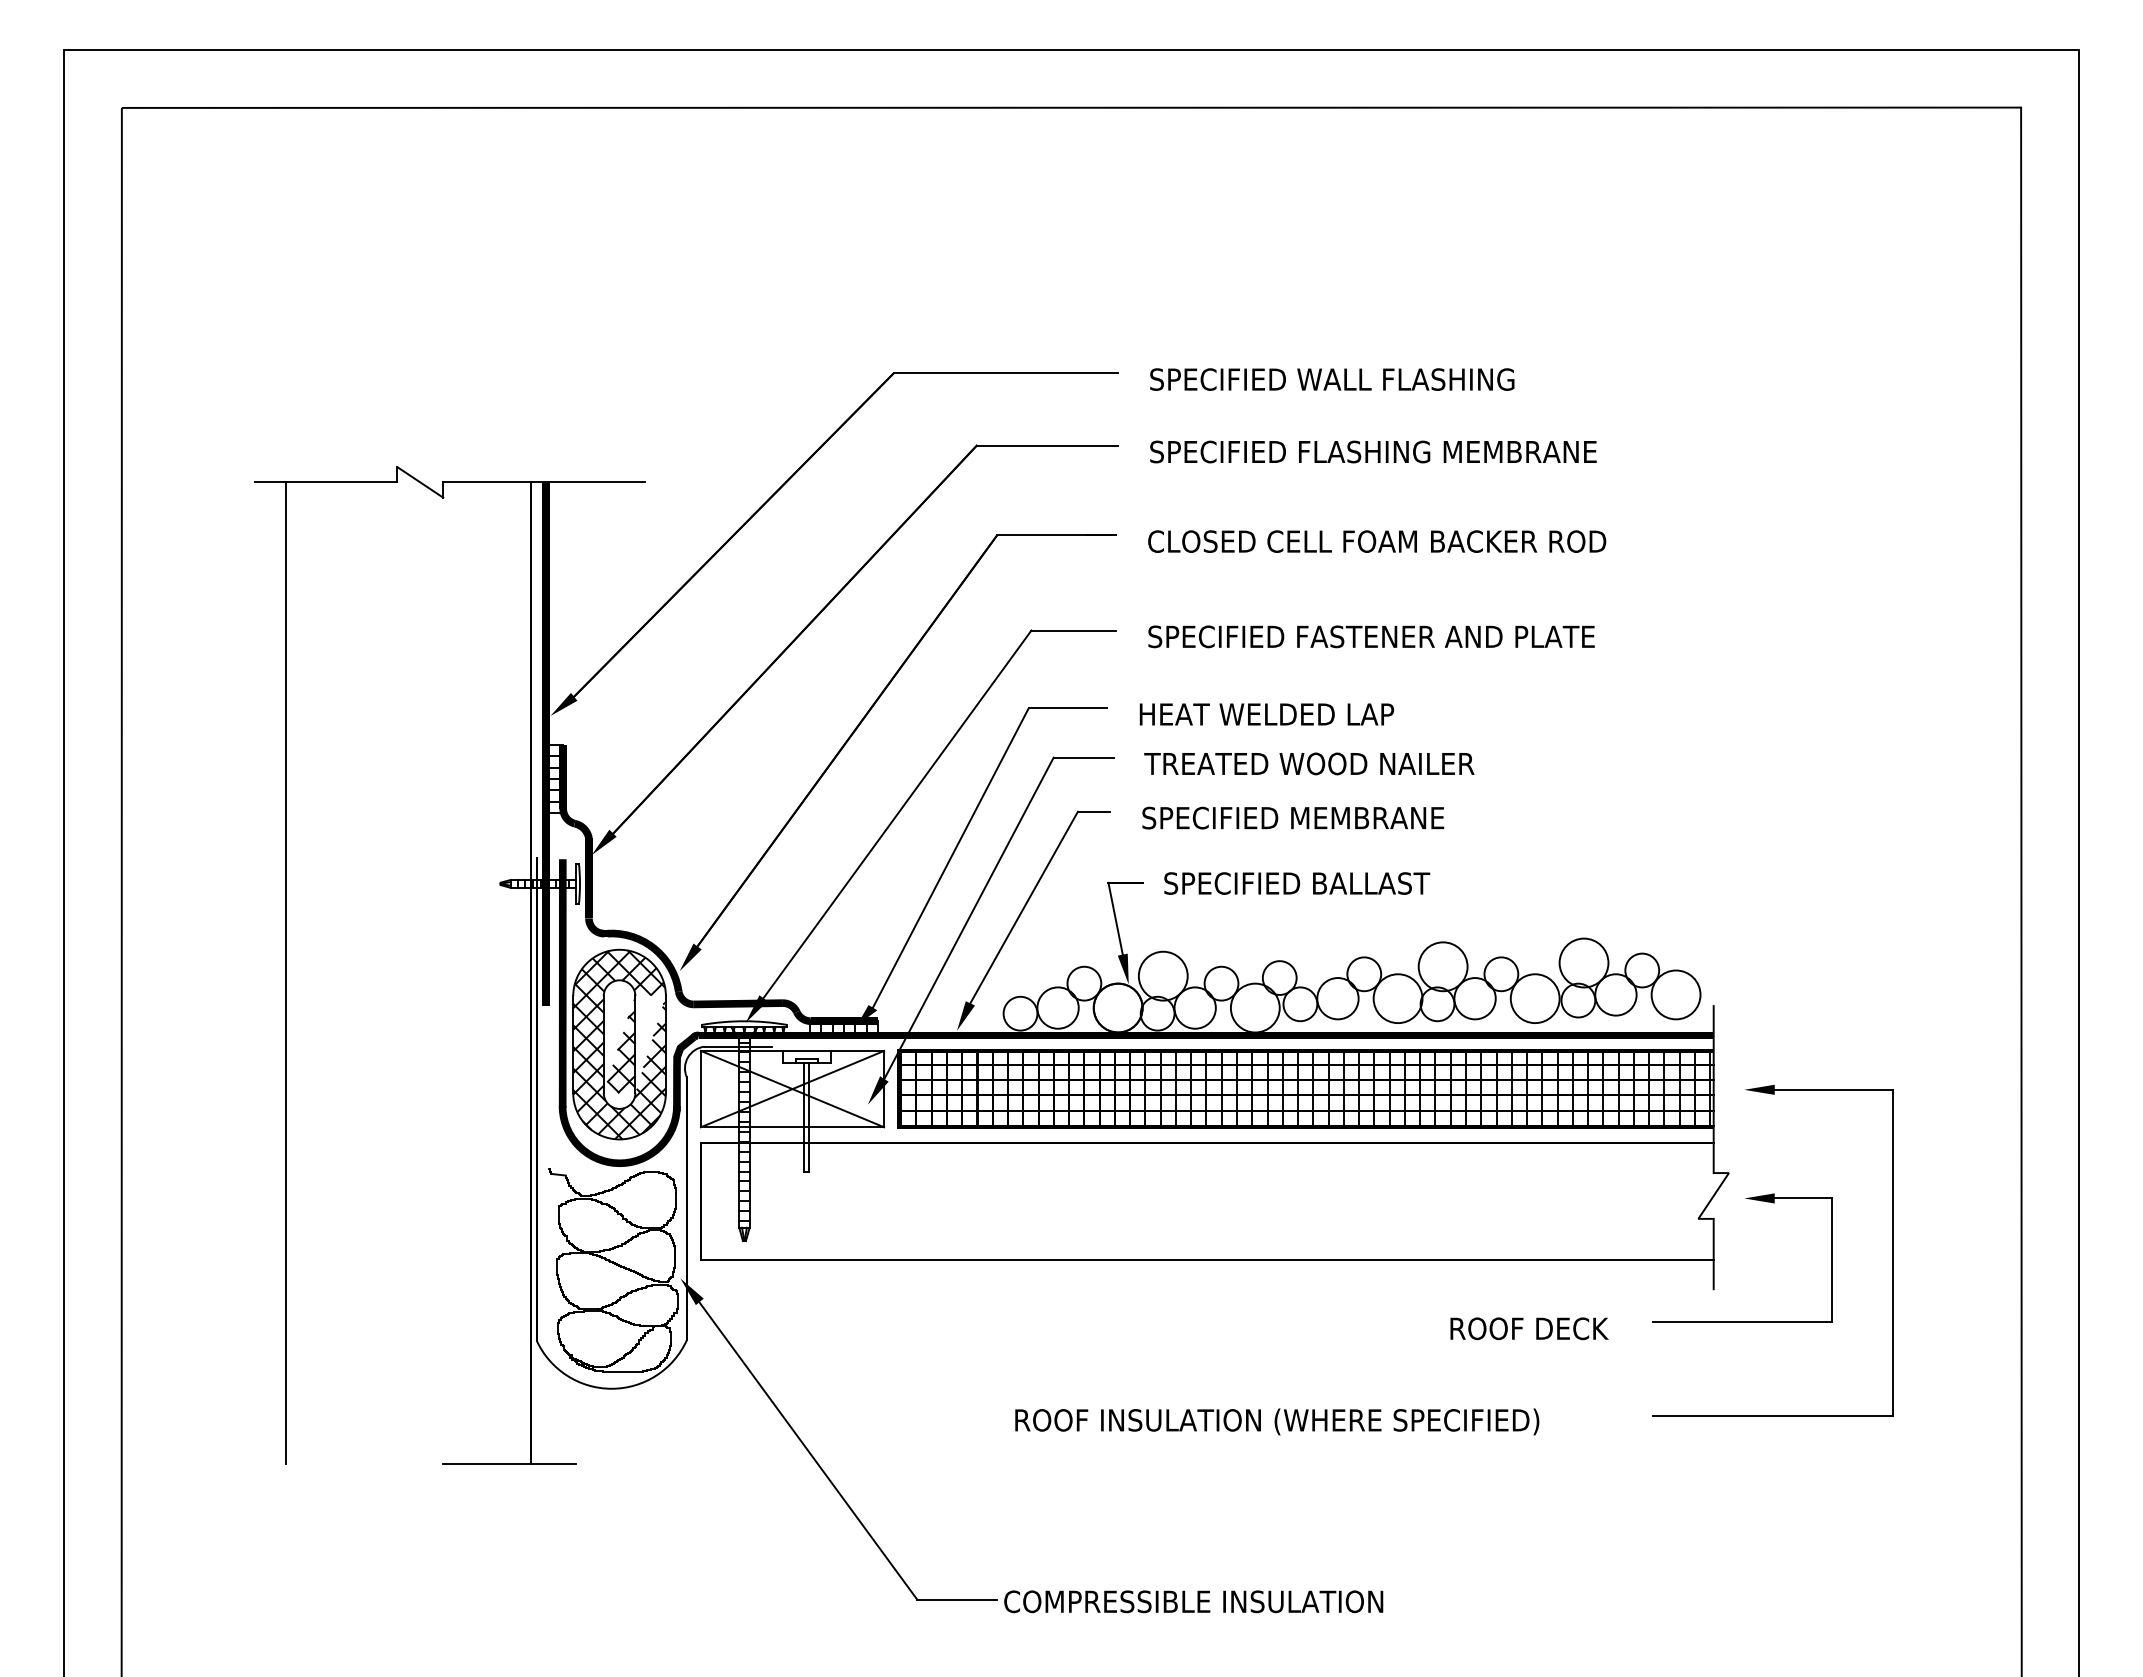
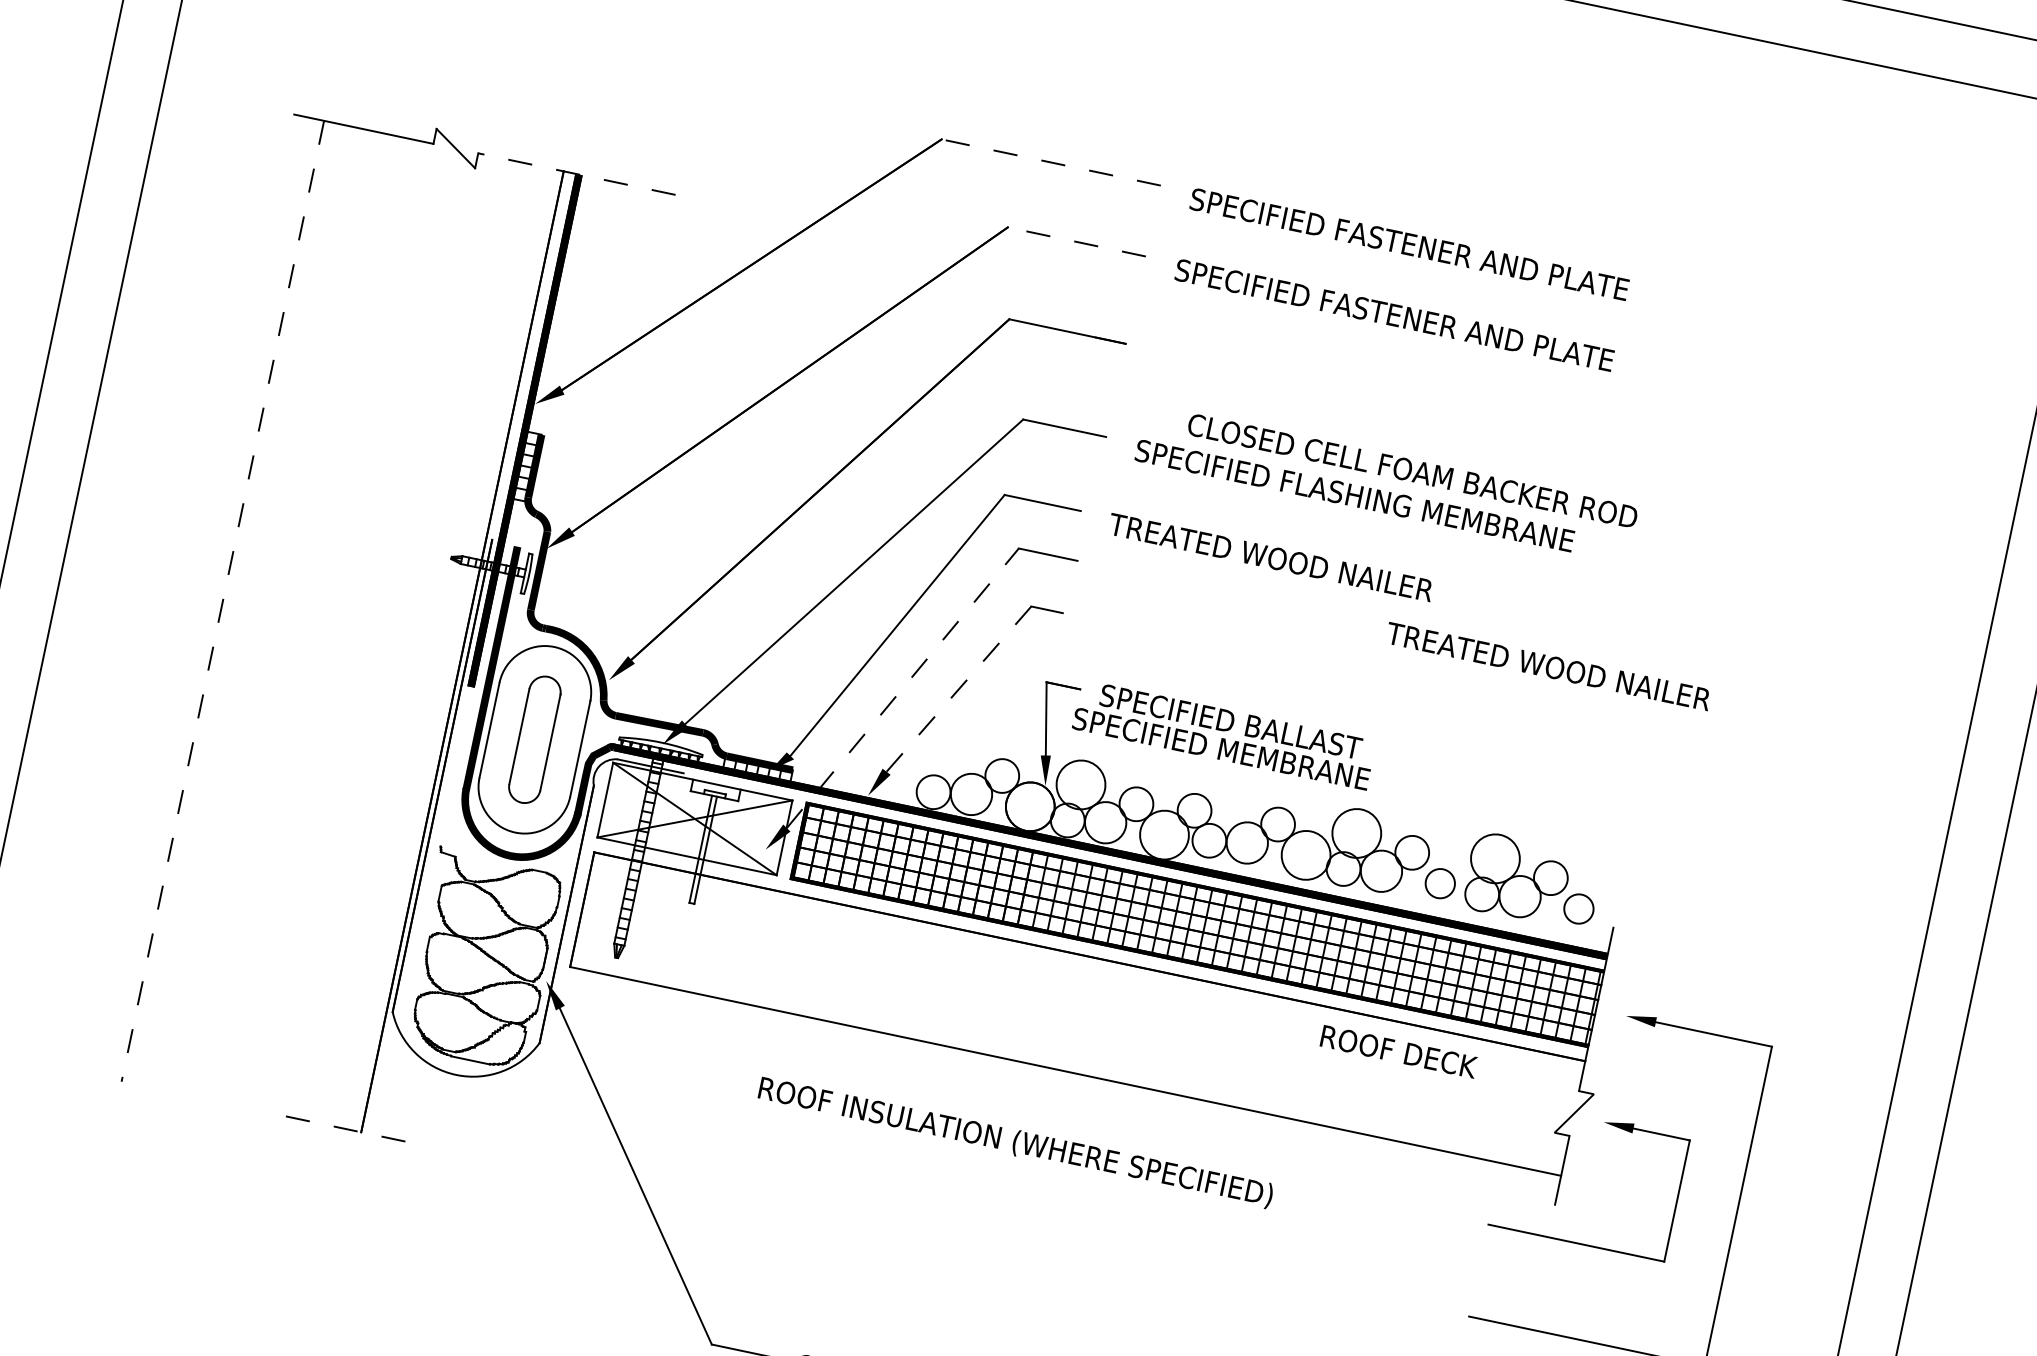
line: (1005, 373) -> (1050, 162), solid -> dashed
text: (1446, 379) -> (1481, 259), SPECIFIED WALL FLASHING -> SPECIFIED FASTENER AND PLATE
line: (1047, 445) -> (1077, 241), solid -> dashed
text: (1454, 451) -> (1474, 331), SPECIFIED FLASHING MEMBRANE -> SPECIFIED FASTENER AND PLATE
line: (544, 482) -> (577, 174), solid -> dashed
text: (1377, 541) -> (1413, 471), moved
text: (1452, 636) -> (1434, 512), SPECIFIED FASTENER AND PLATE -> SPECIFIED FLASHING MEMBRANE
text: (1302, 714) -> (1271, 557), HEAT WELDED LAP -> TREATED WOOD NAILER
text: (1309, 763) -> (1548, 666), moved
text: (1293, 817) -> (1221, 748), moved
line: (1024, 907) -> (959, 689), solid -> dashed
line: (969, 918) -> (903, 688), solid -> dashed
line: (285, 973) -> (222, 601), solid -> dashed
circle: (1675, 994) -> (1578, 908), size x0.6
circle: (1534, 998) -> (1439, 883), size x0.6
hatch: (619, 1044) -> (534, 739), removed
text: (1529, 1328) -> (1399, 1051), moved
text: (1277, 1421) -> (1016, 1142), moved
line: (509, 1464) -> (340, 1127), solid -> dashed

